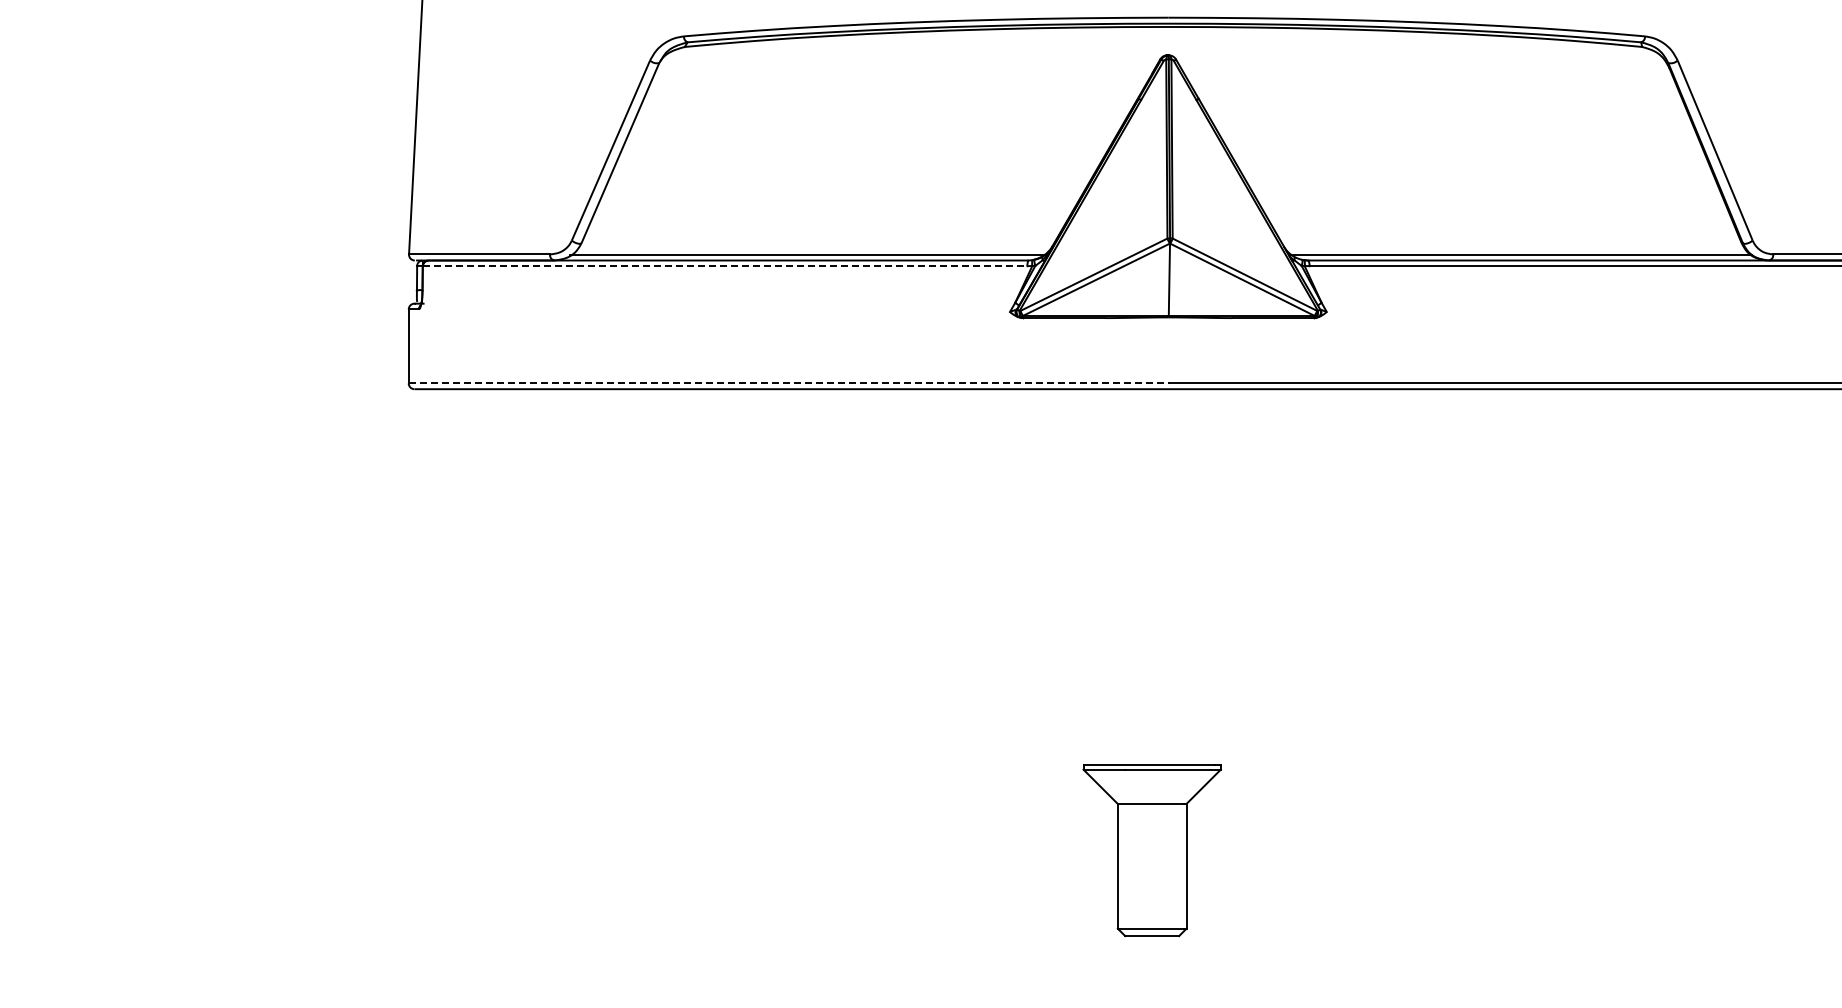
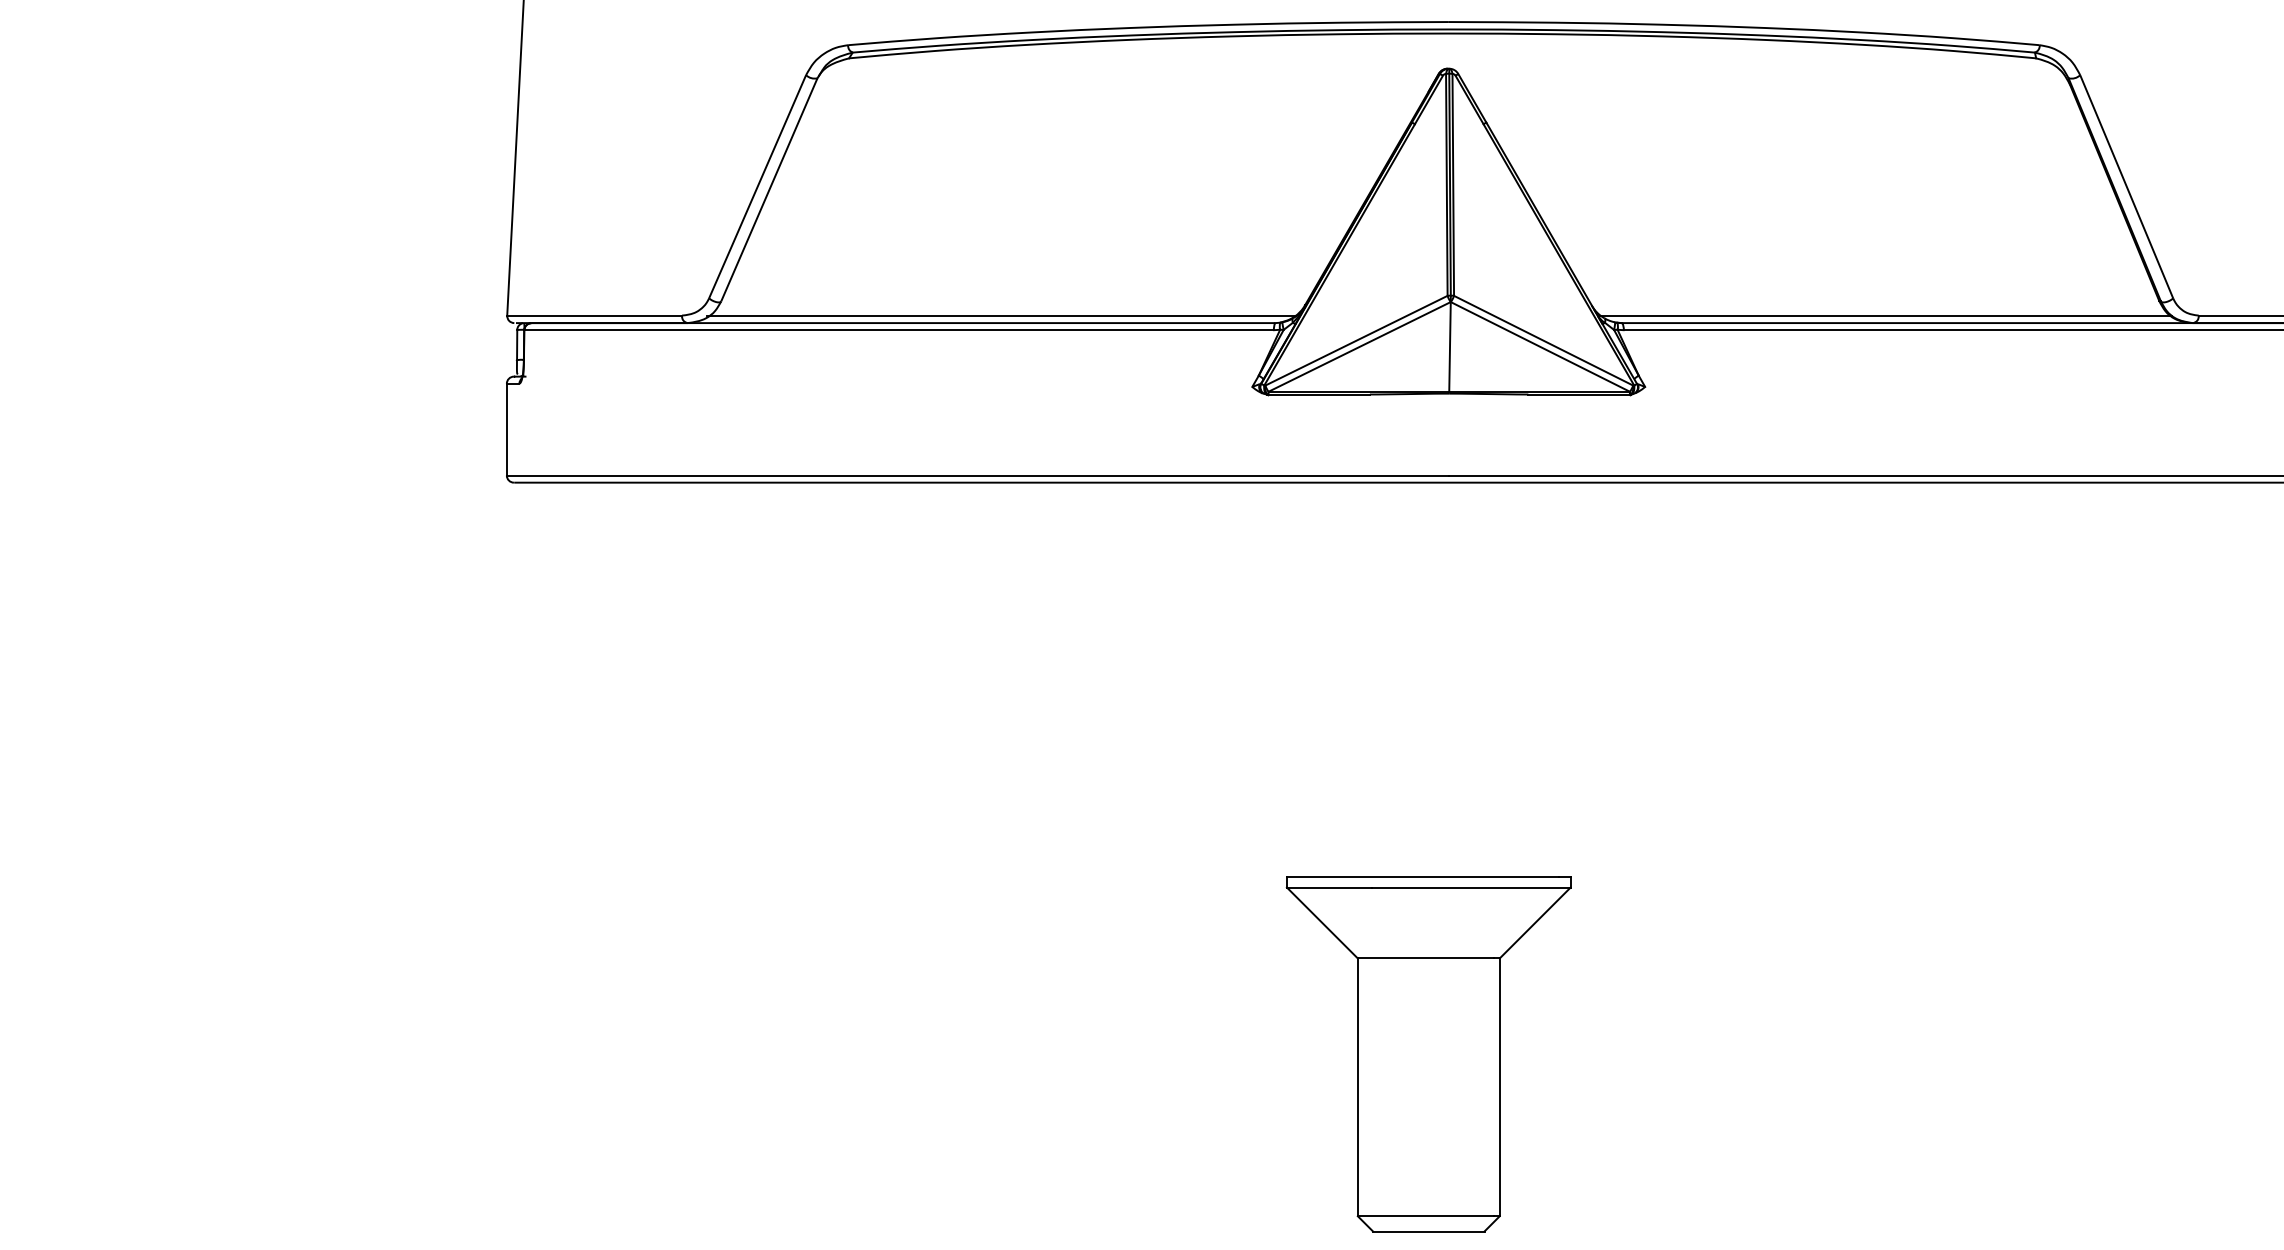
line: (725, 266) -> (899, 330), dashed -> solid
line: (789, 383) -> (978, 475), dashed -> solid
part: (1151, 850) -> (1427, 1054), size x1.67

